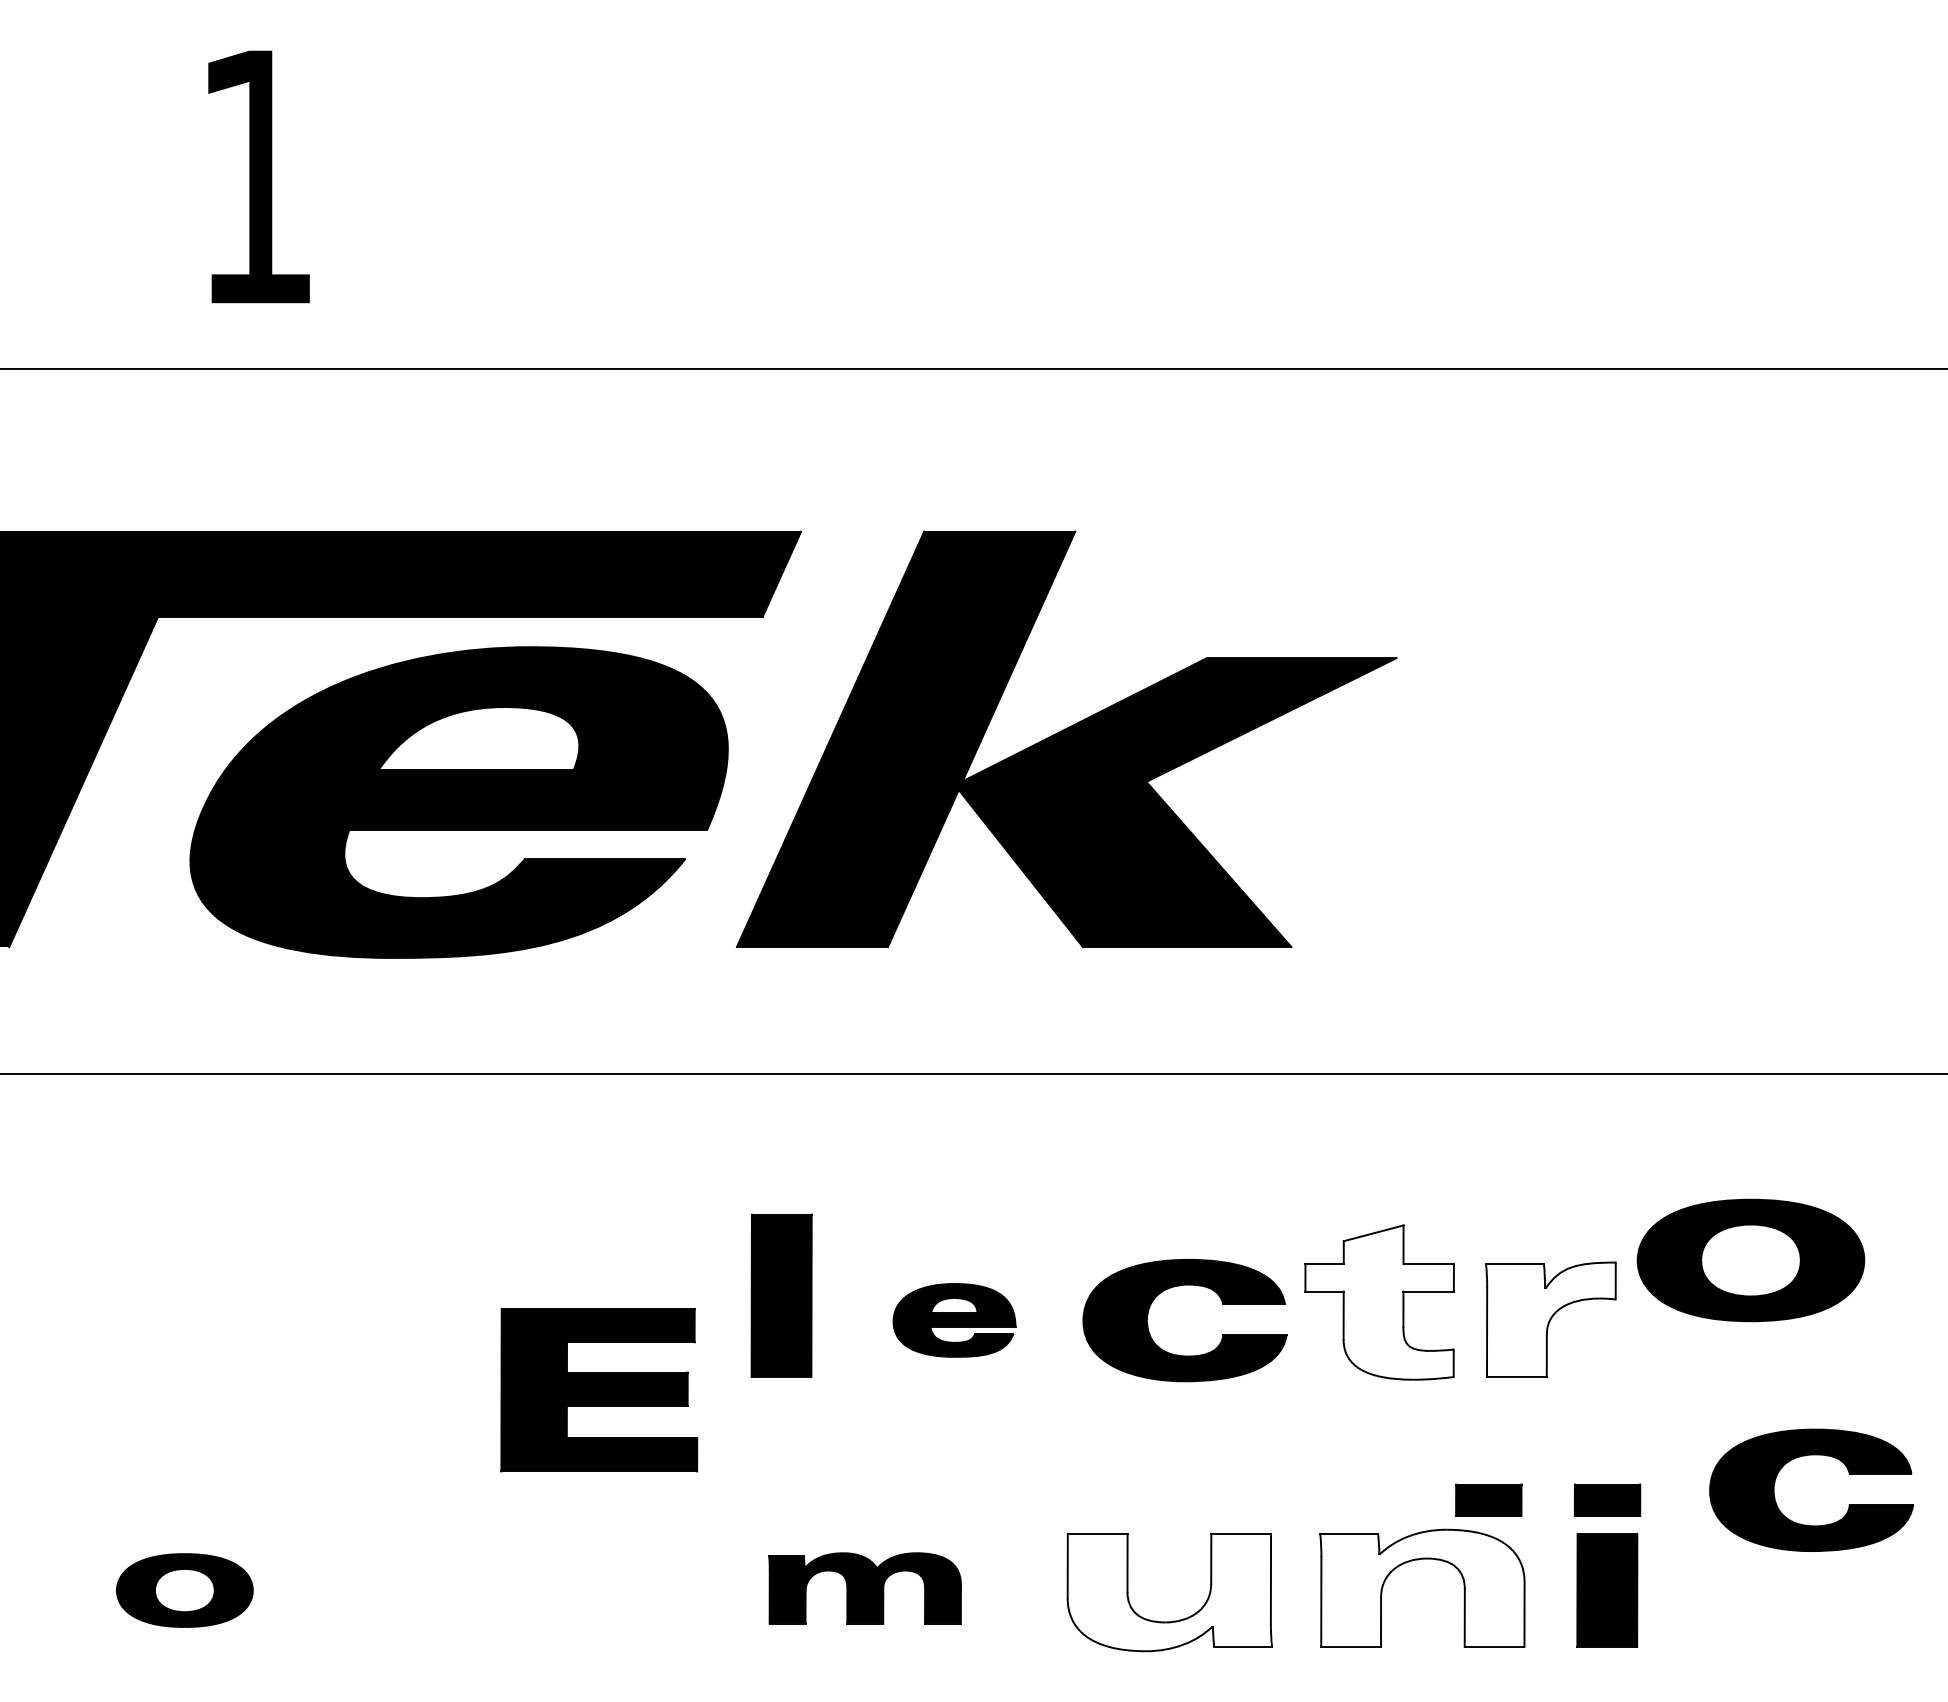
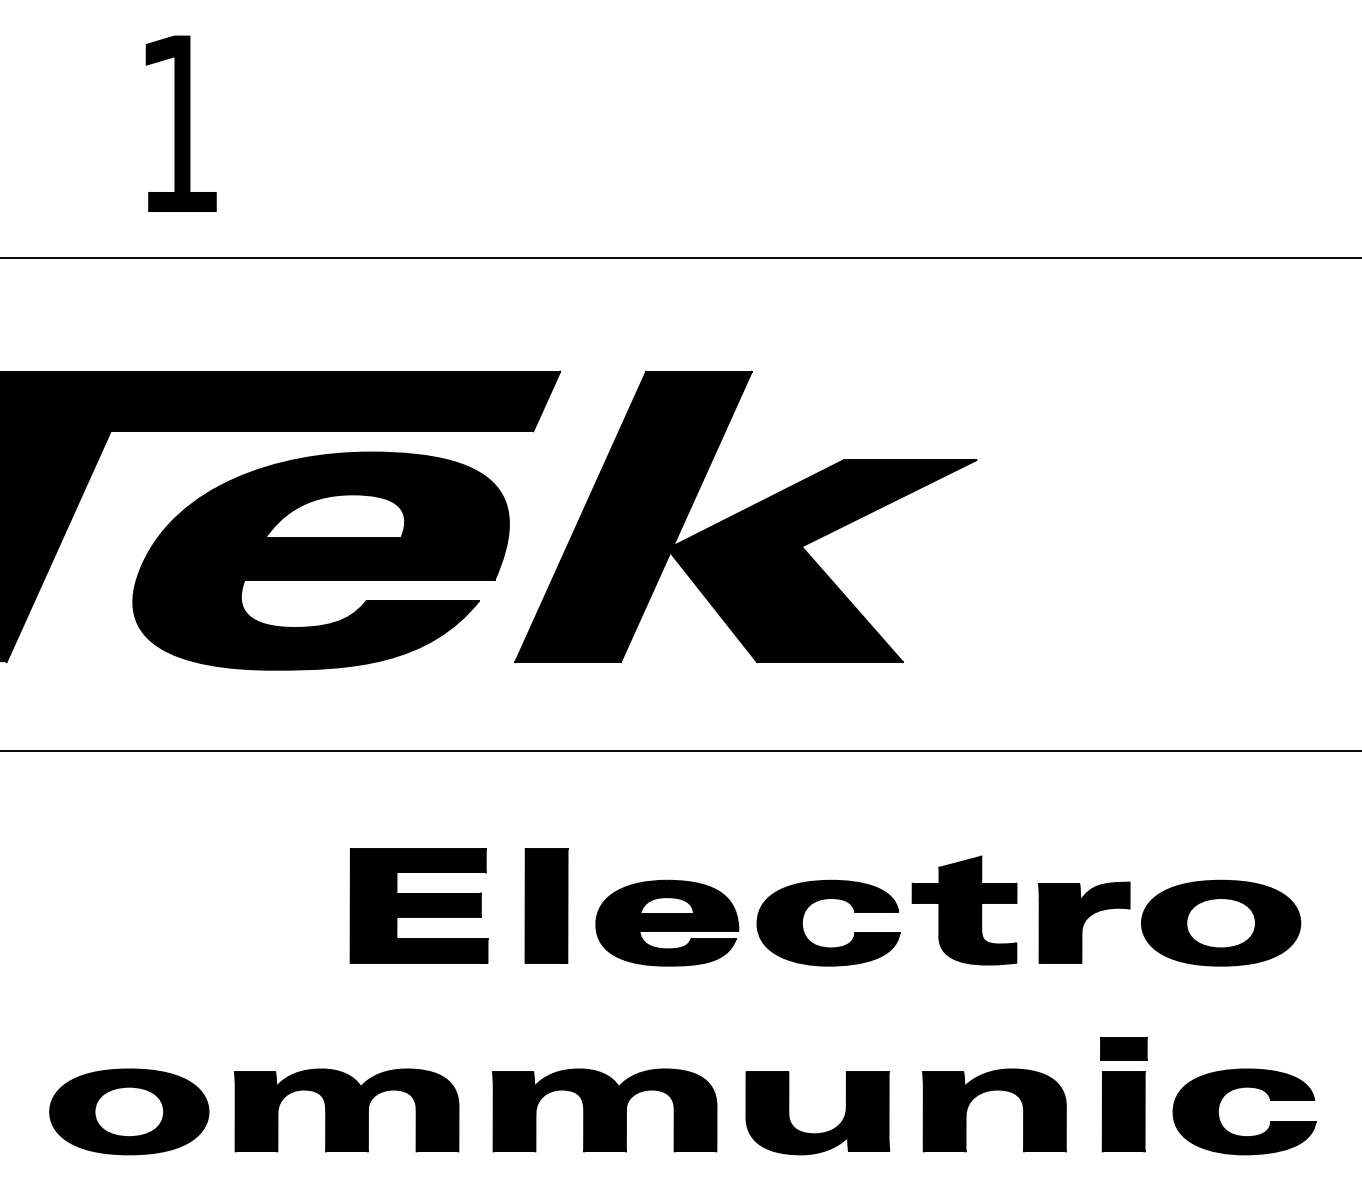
part: (1751, 1259) -> (1221, 922), moved
fill: (1379, 1302) -> (964, 910), added
part: (954, 1319) -> (667, 922), size x1.67
fill: (1549, 1319) -> (1083, 922), added
part: (598, 1389) -> (418, 905), moved
part: (1807, 1456) -> (1241, 1088), moved
part: (1488, 1499) -> (1040, 1048), removed
part: (495, 1588) -> (346, 1110), added
part: (864, 1588) -> (604, 1110), size x1.67
fill: (1422, 1588) -> (994, 1110), added
part: (185, 1589) -> (129, 1111), size x1.67
fill: (1169, 1592) -> (817, 1113), added

